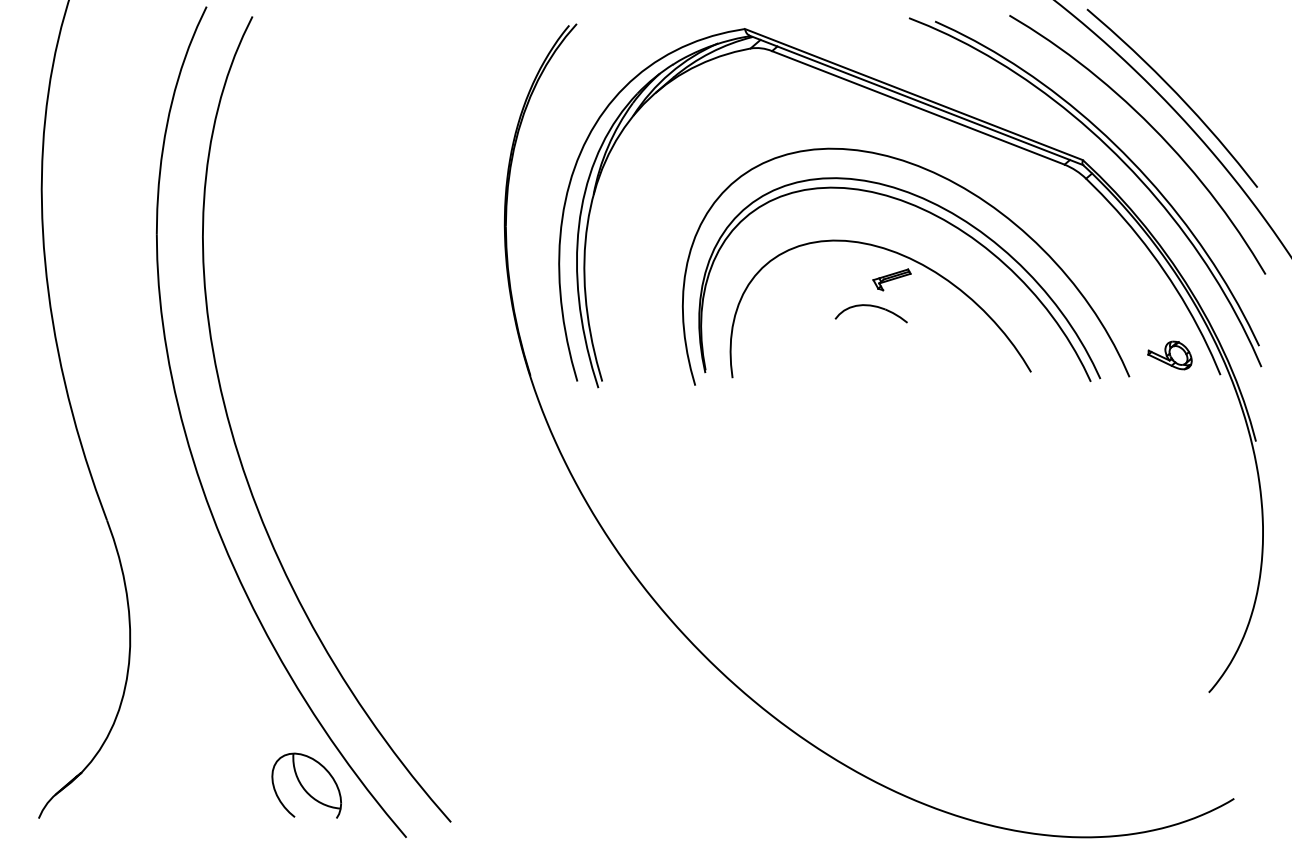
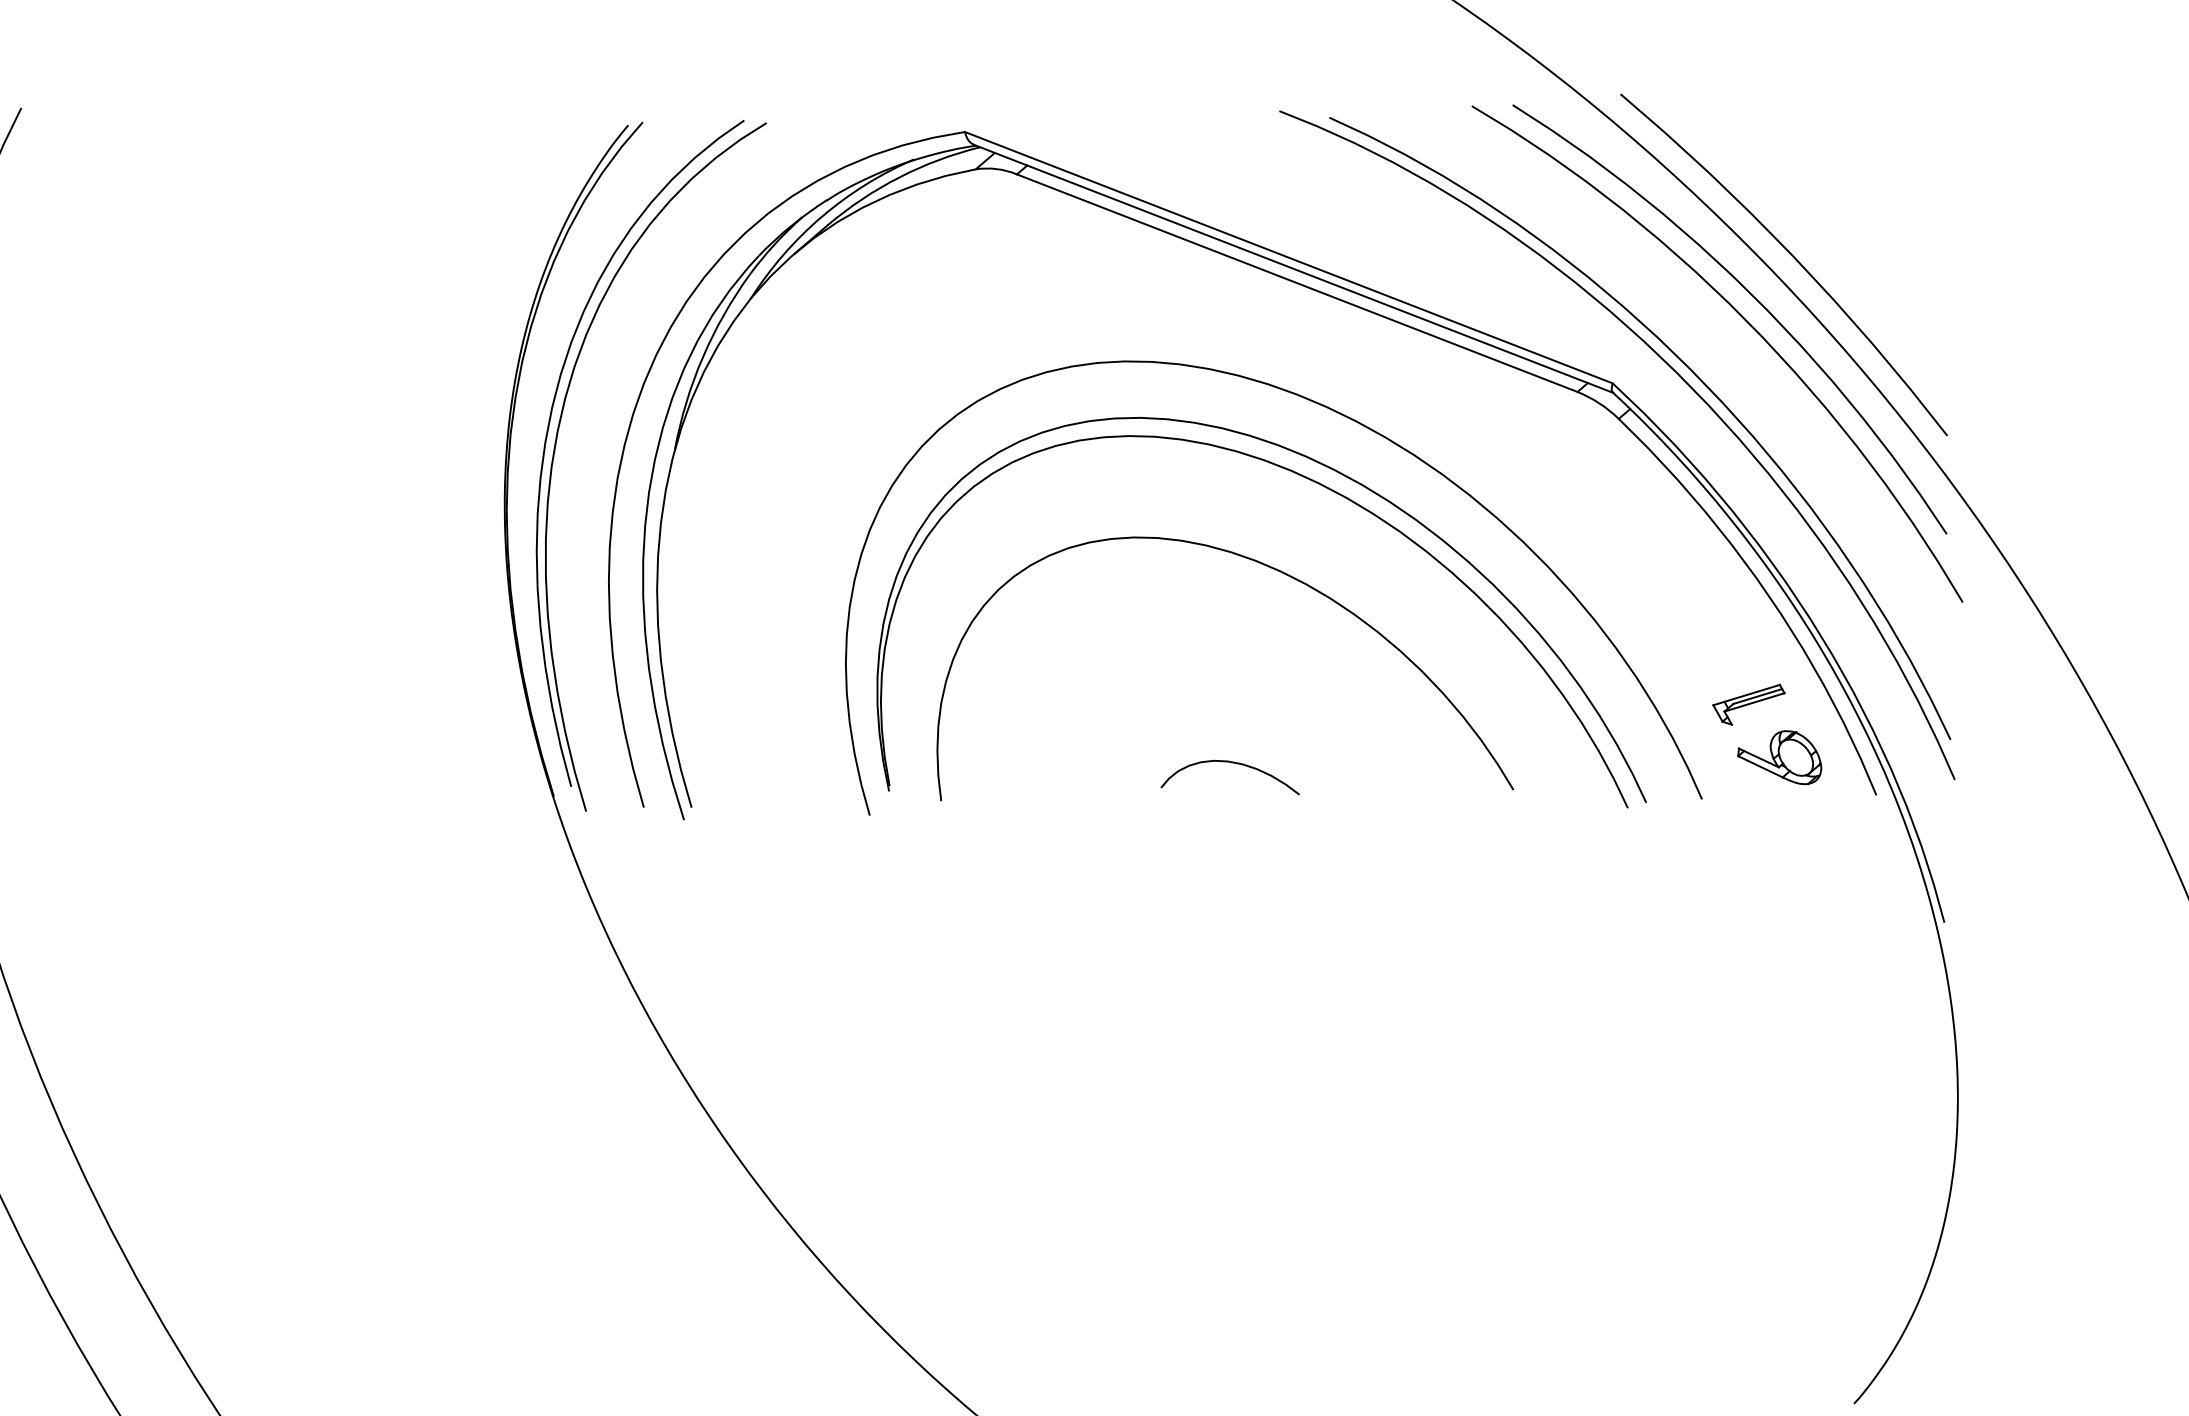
curve: (1154, 114) -> (1749, 295), added
part: (532, 192) -> (557, 445), added
part: (891, 279) -> (1747, 704), moved
part: (870, 306) -> (1228, 763), moved

